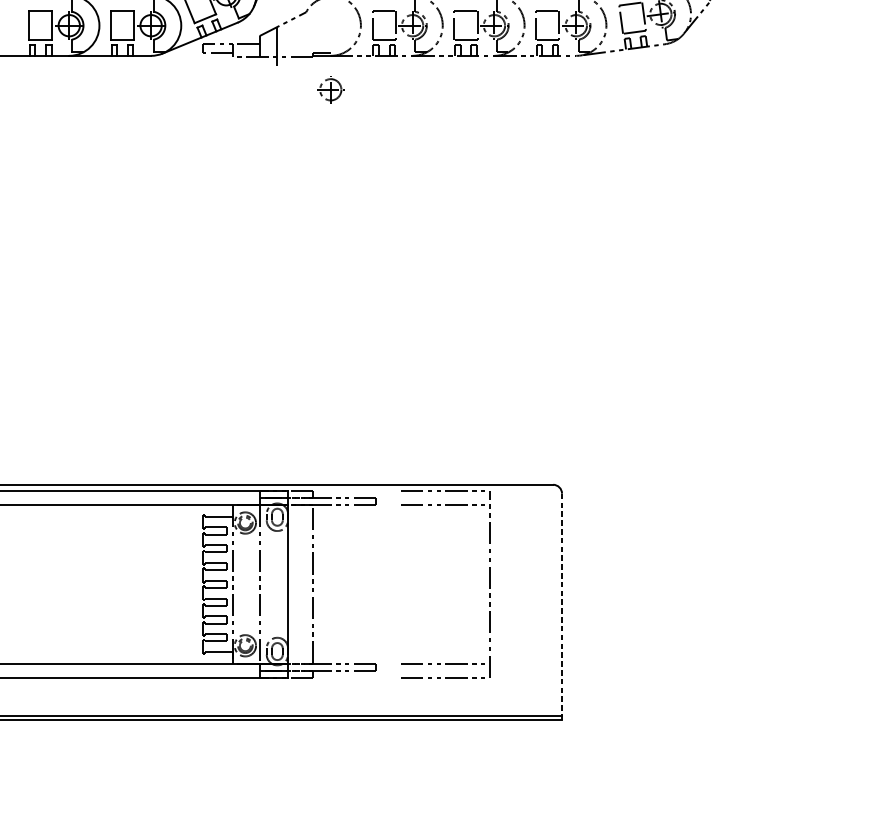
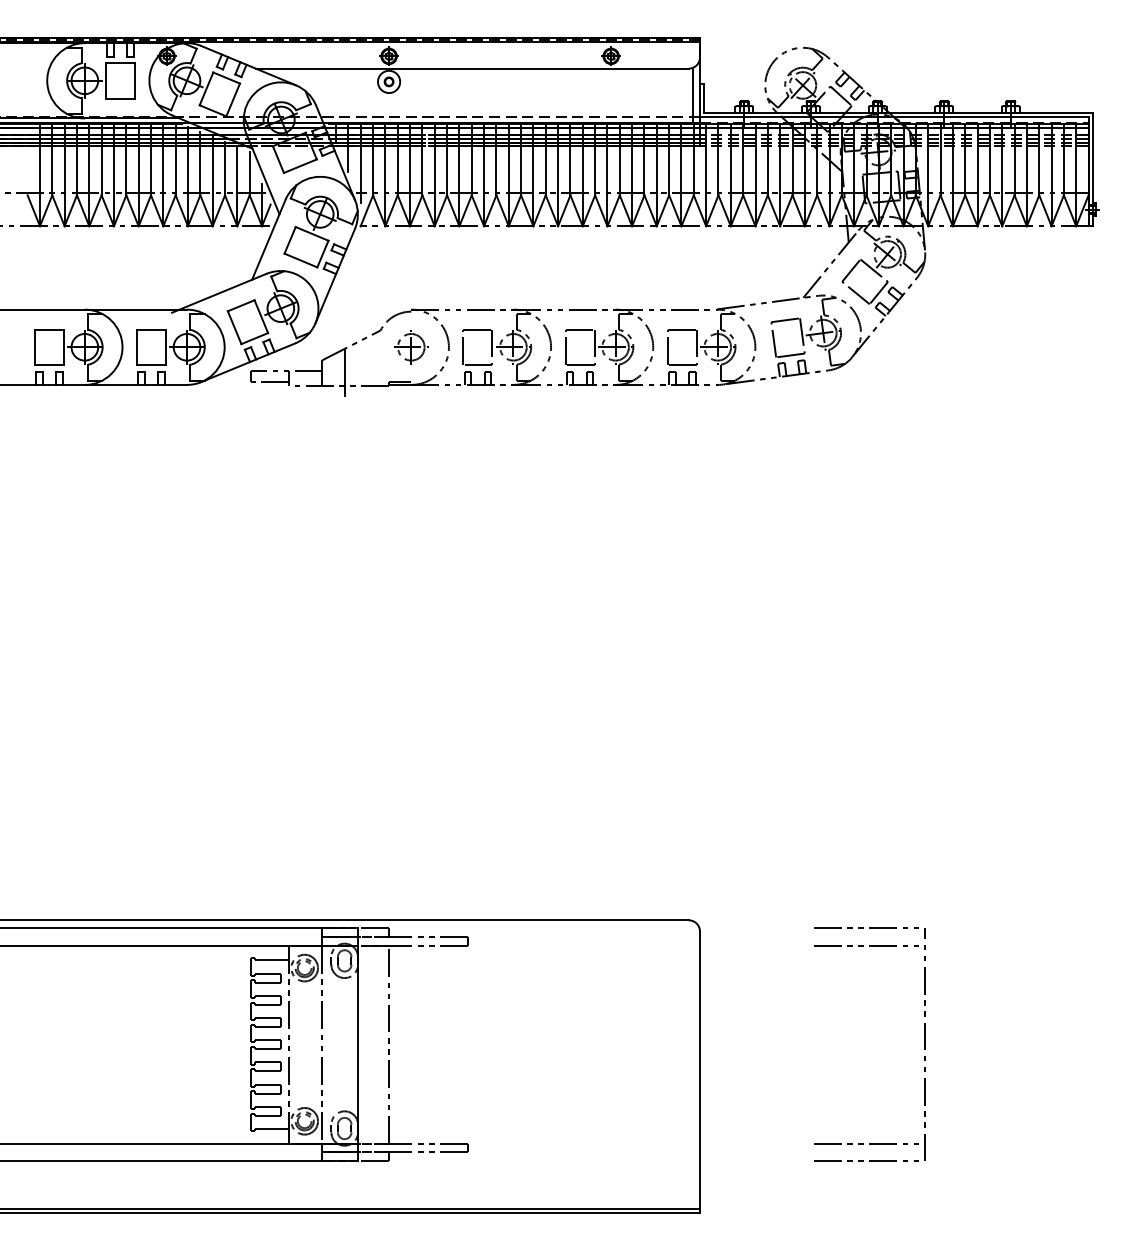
part: (330, 89) -> (411, 347), moved
part: (489, 584) -> (924, 1044), moved
line: (561, 605) -> (699, 1071), dashed -> solid

